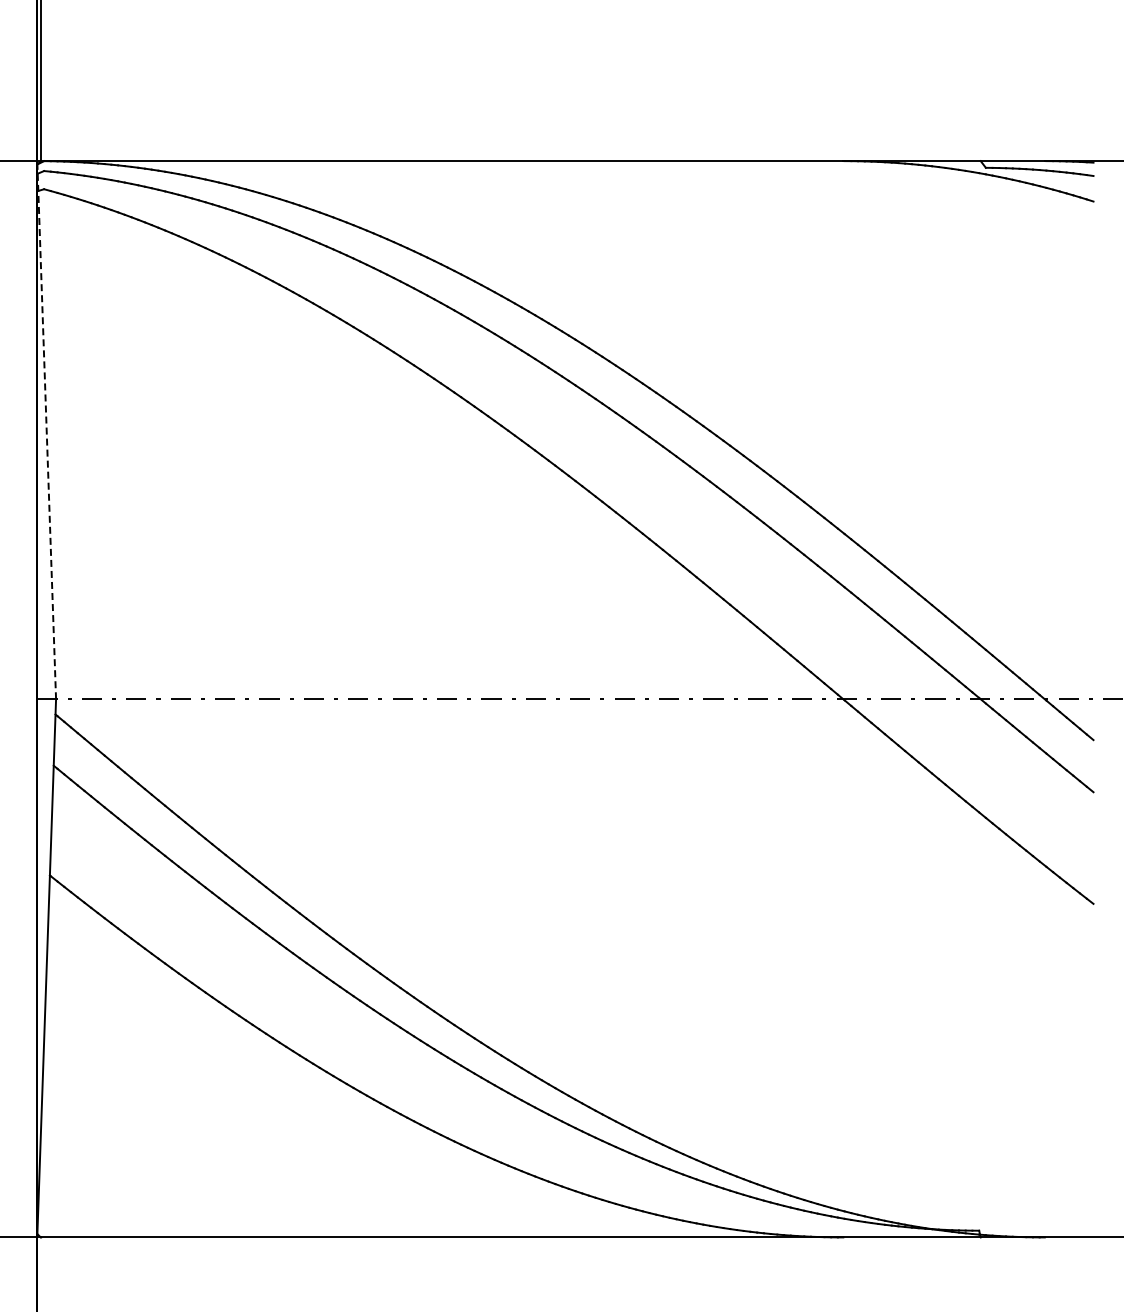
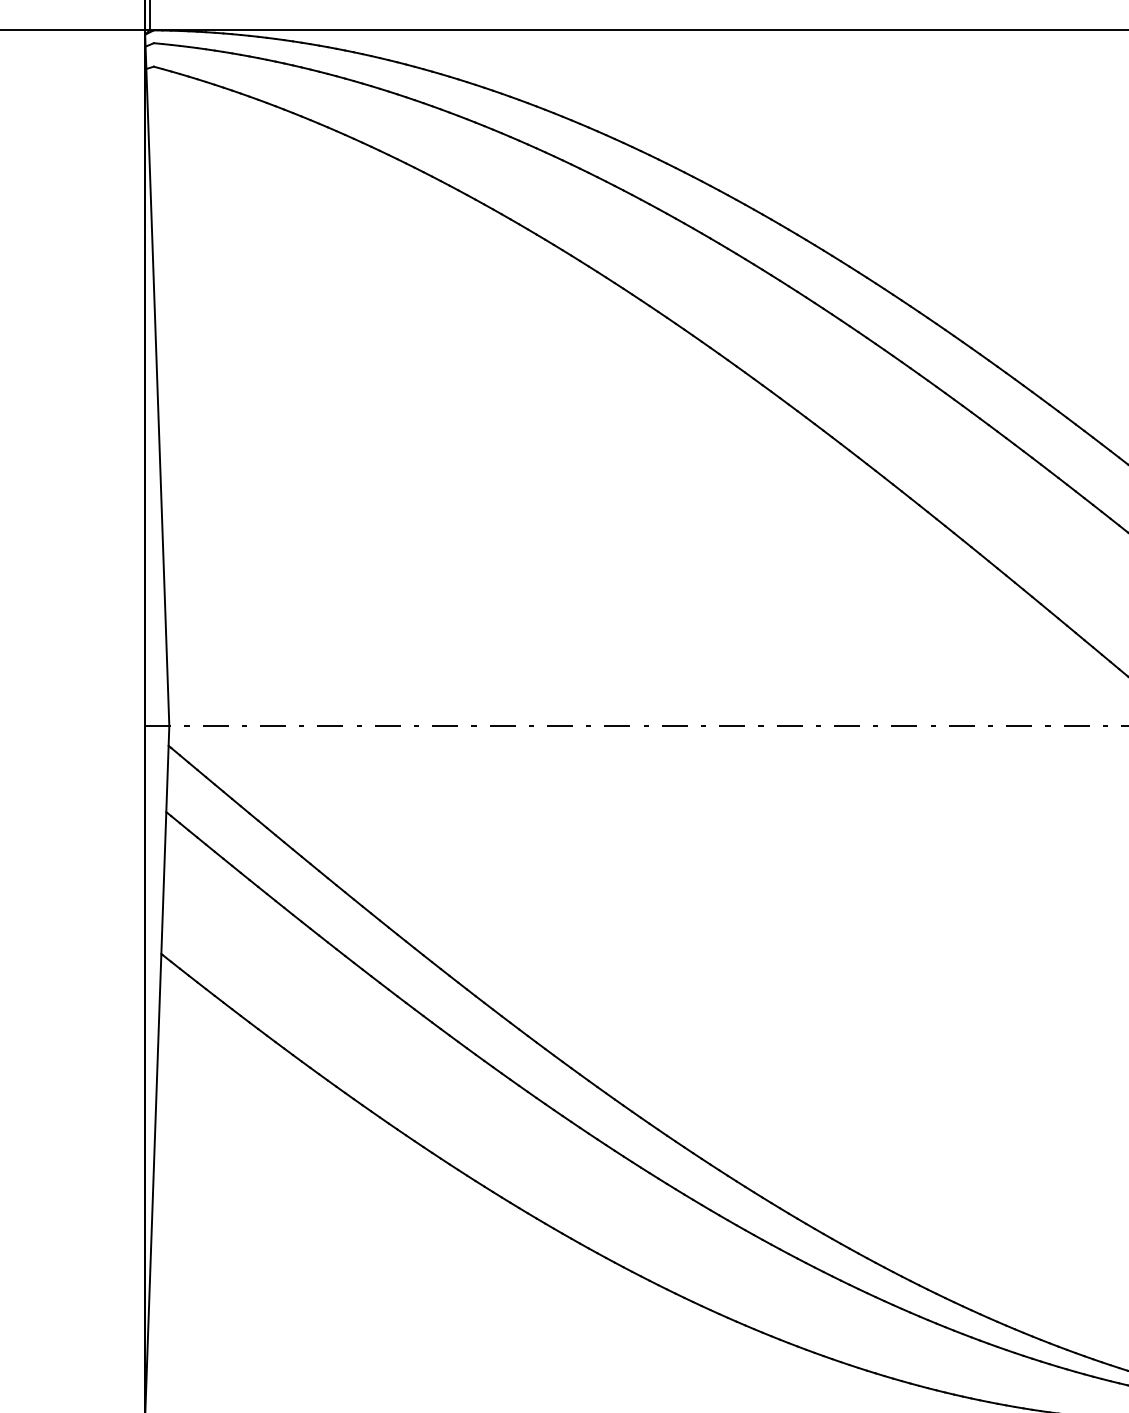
line: (46, 431) -> (156, 379), dashed -> solid

